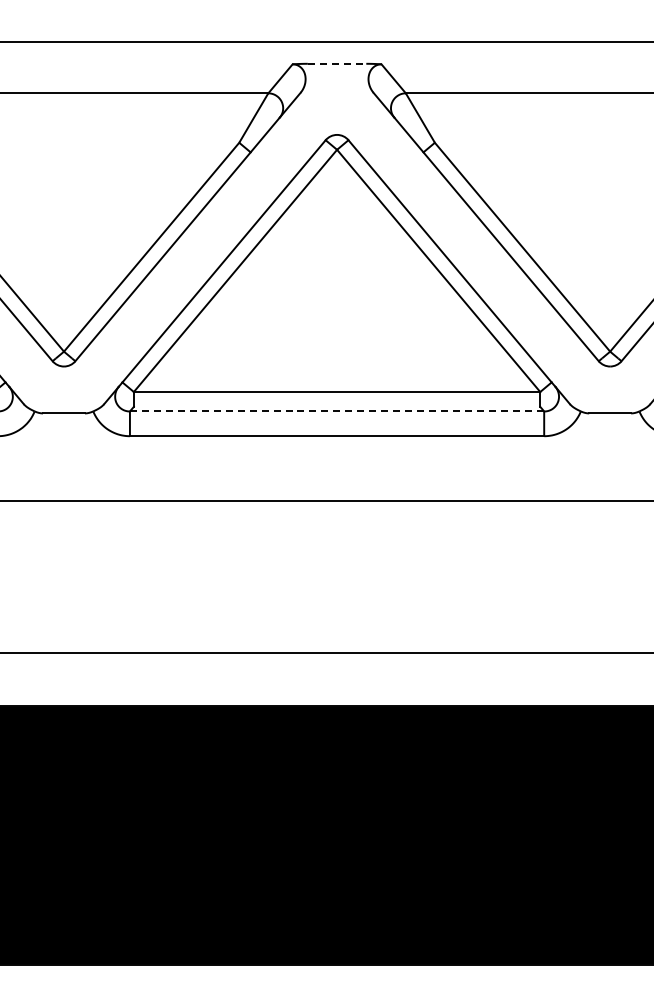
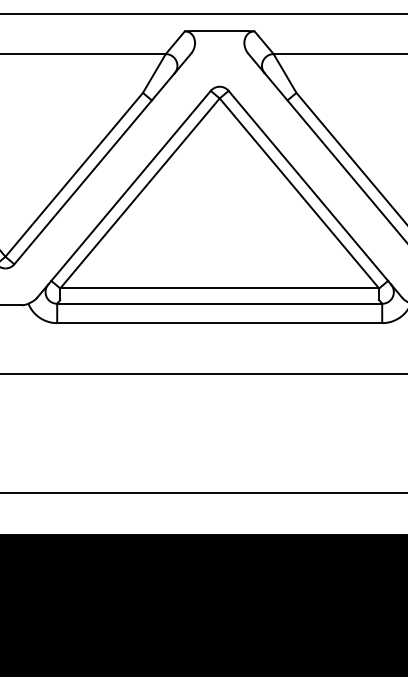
line: (337, 63) -> (220, 30), dashed -> solid
line: (337, 411) -> (220, 303), dashed -> solid

